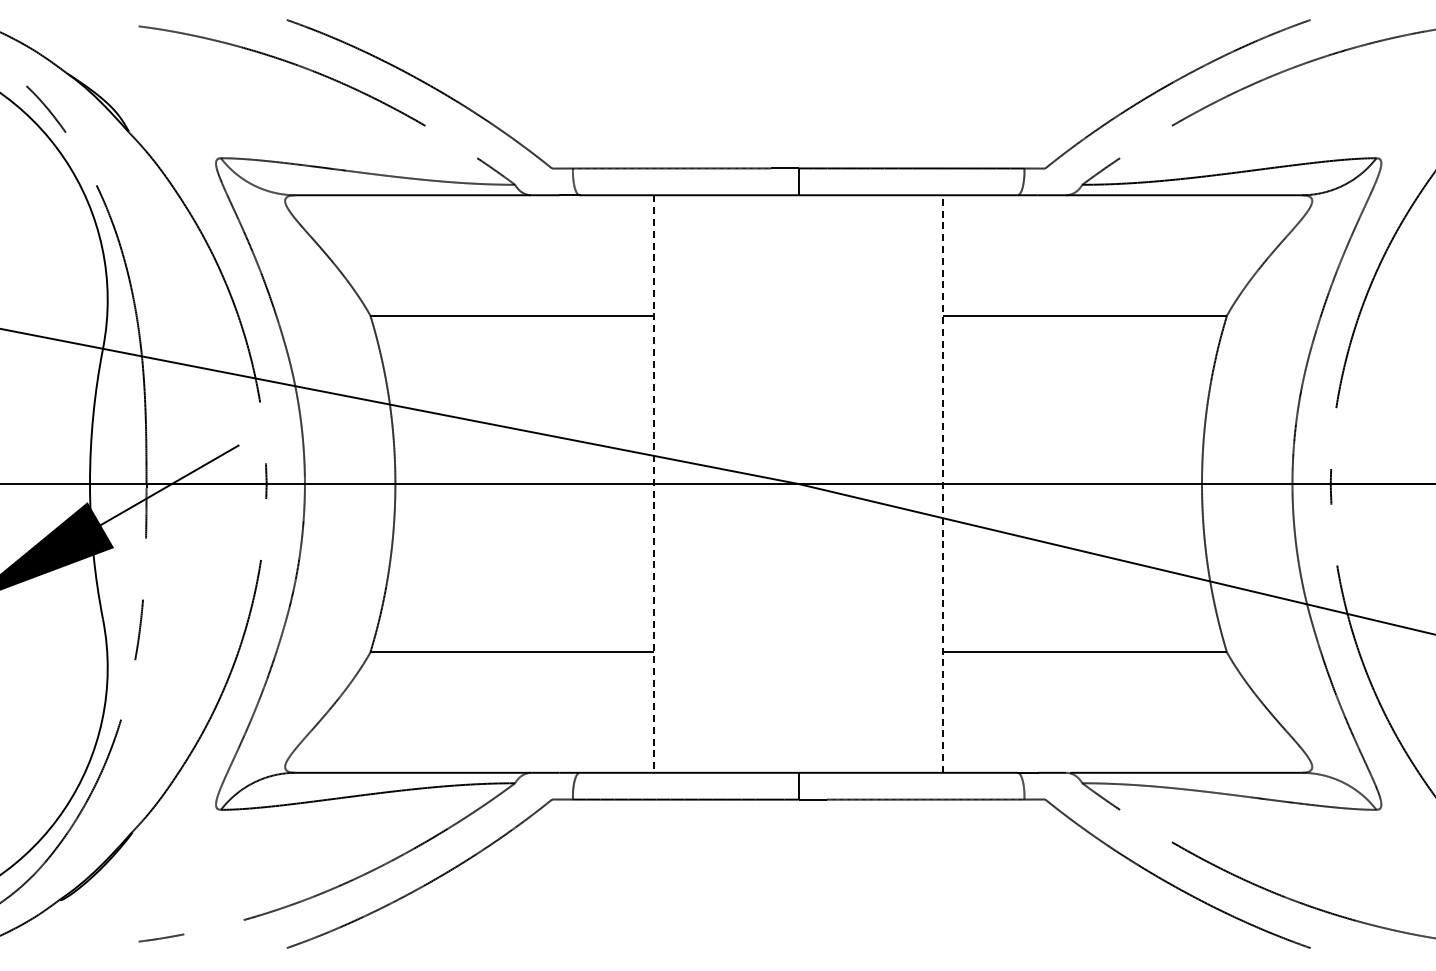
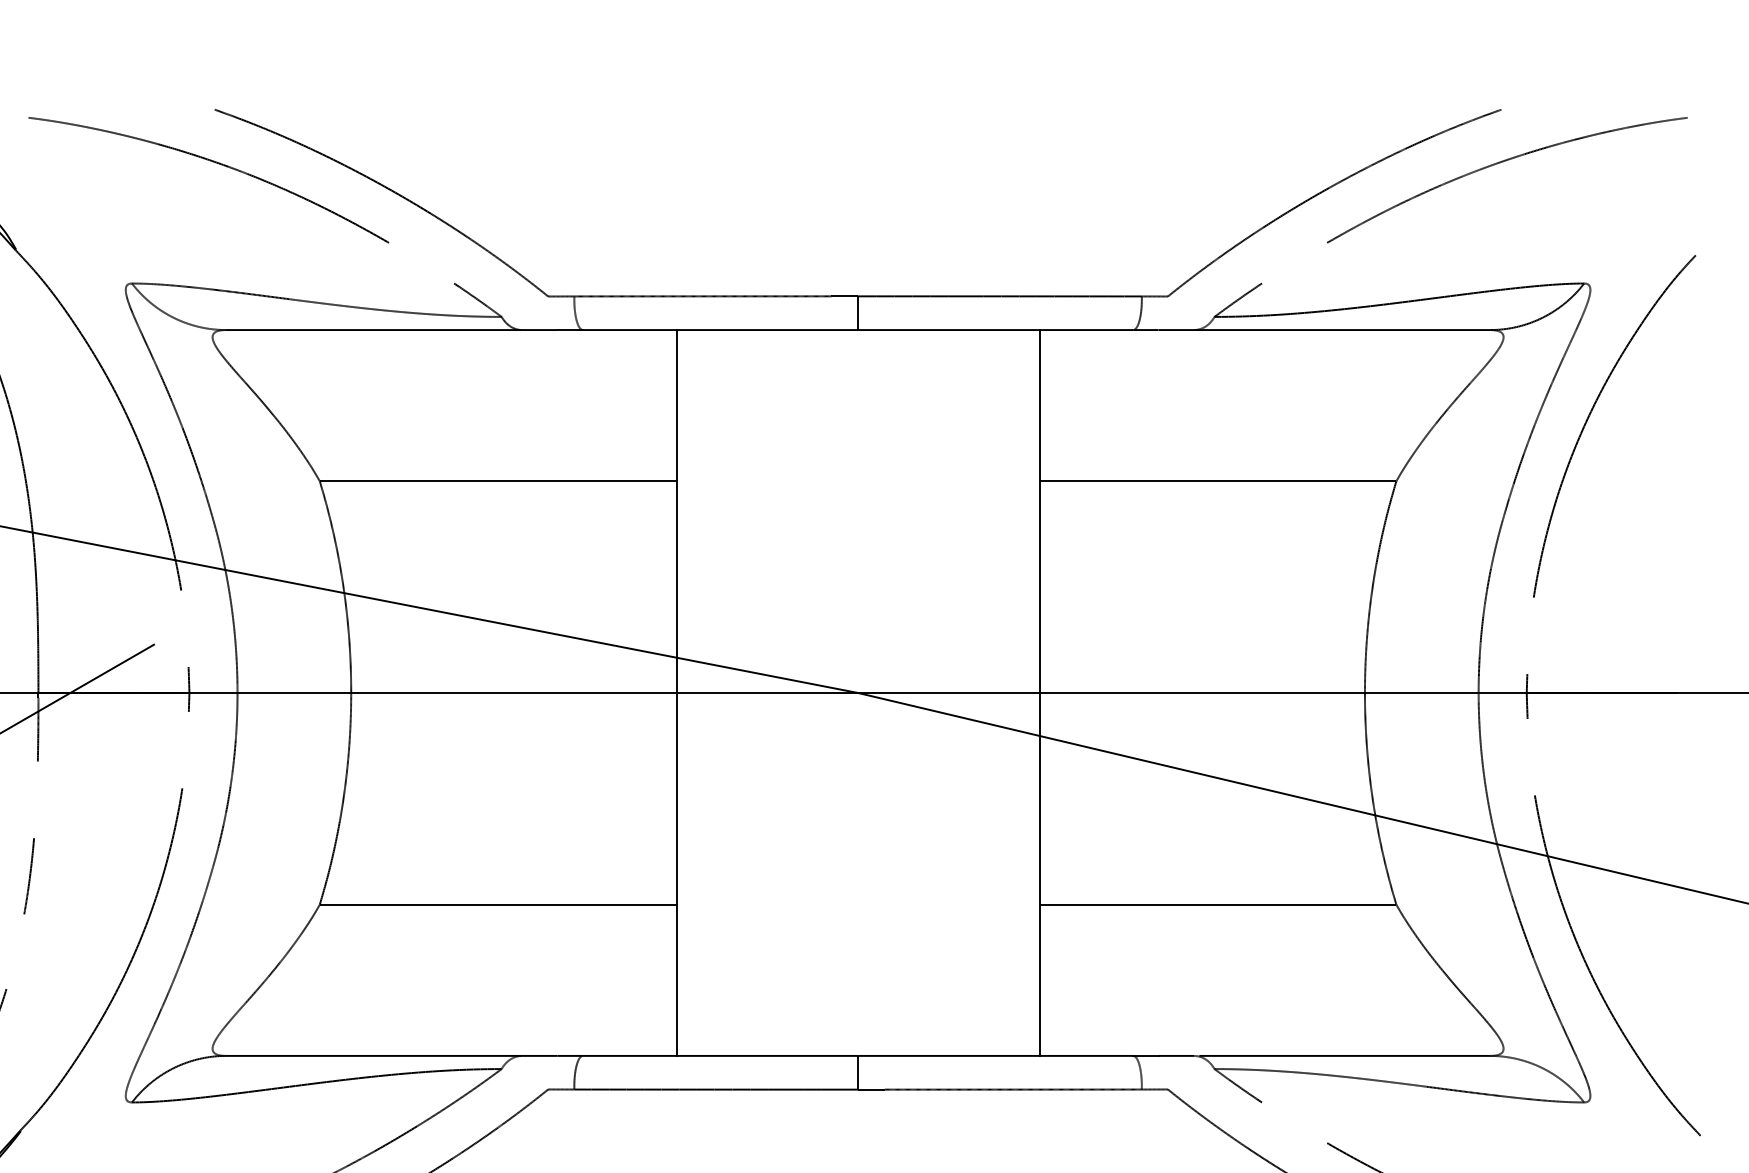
line: (654, 484) -> (676, 693), dashed -> solid
line: (943, 484) -> (1040, 693), dashed -> solid

